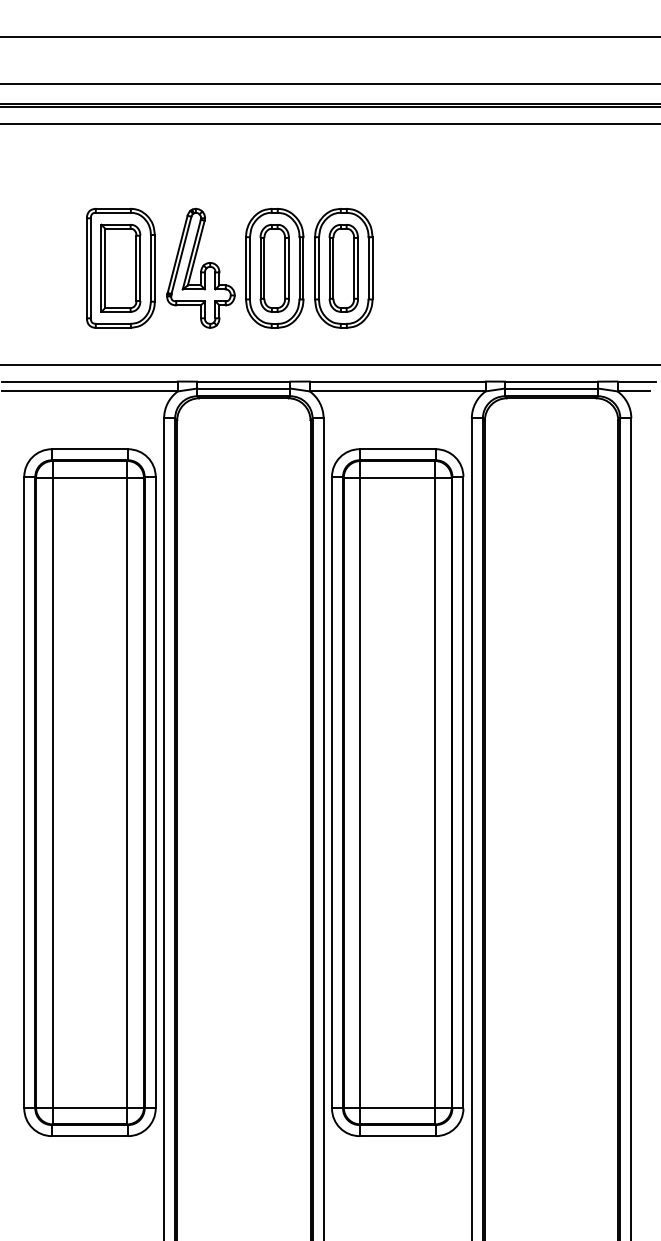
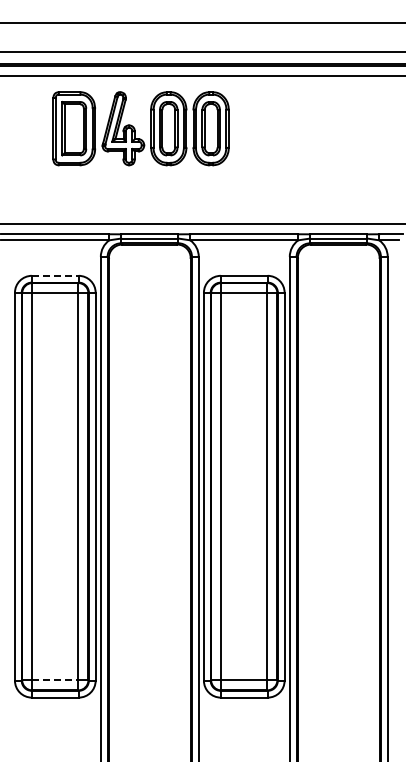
part: (228, 267) -> (140, 128), moved
line: (90, 448) -> (55, 275), solid -> dashed
line: (90, 1108) -> (55, 680), solid -> dashed

